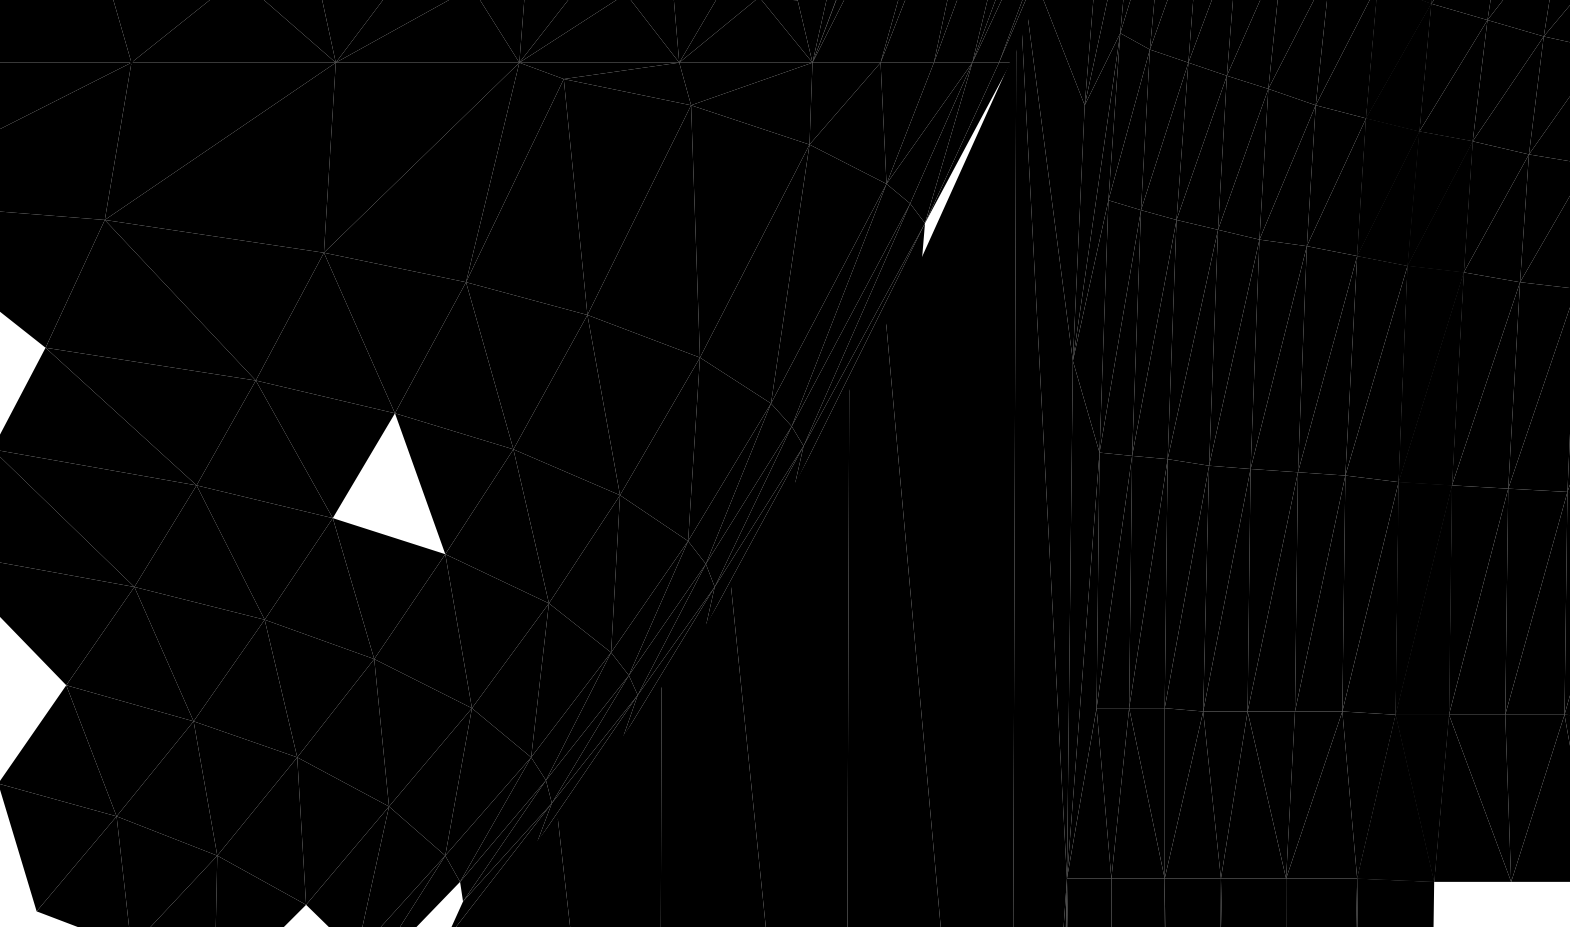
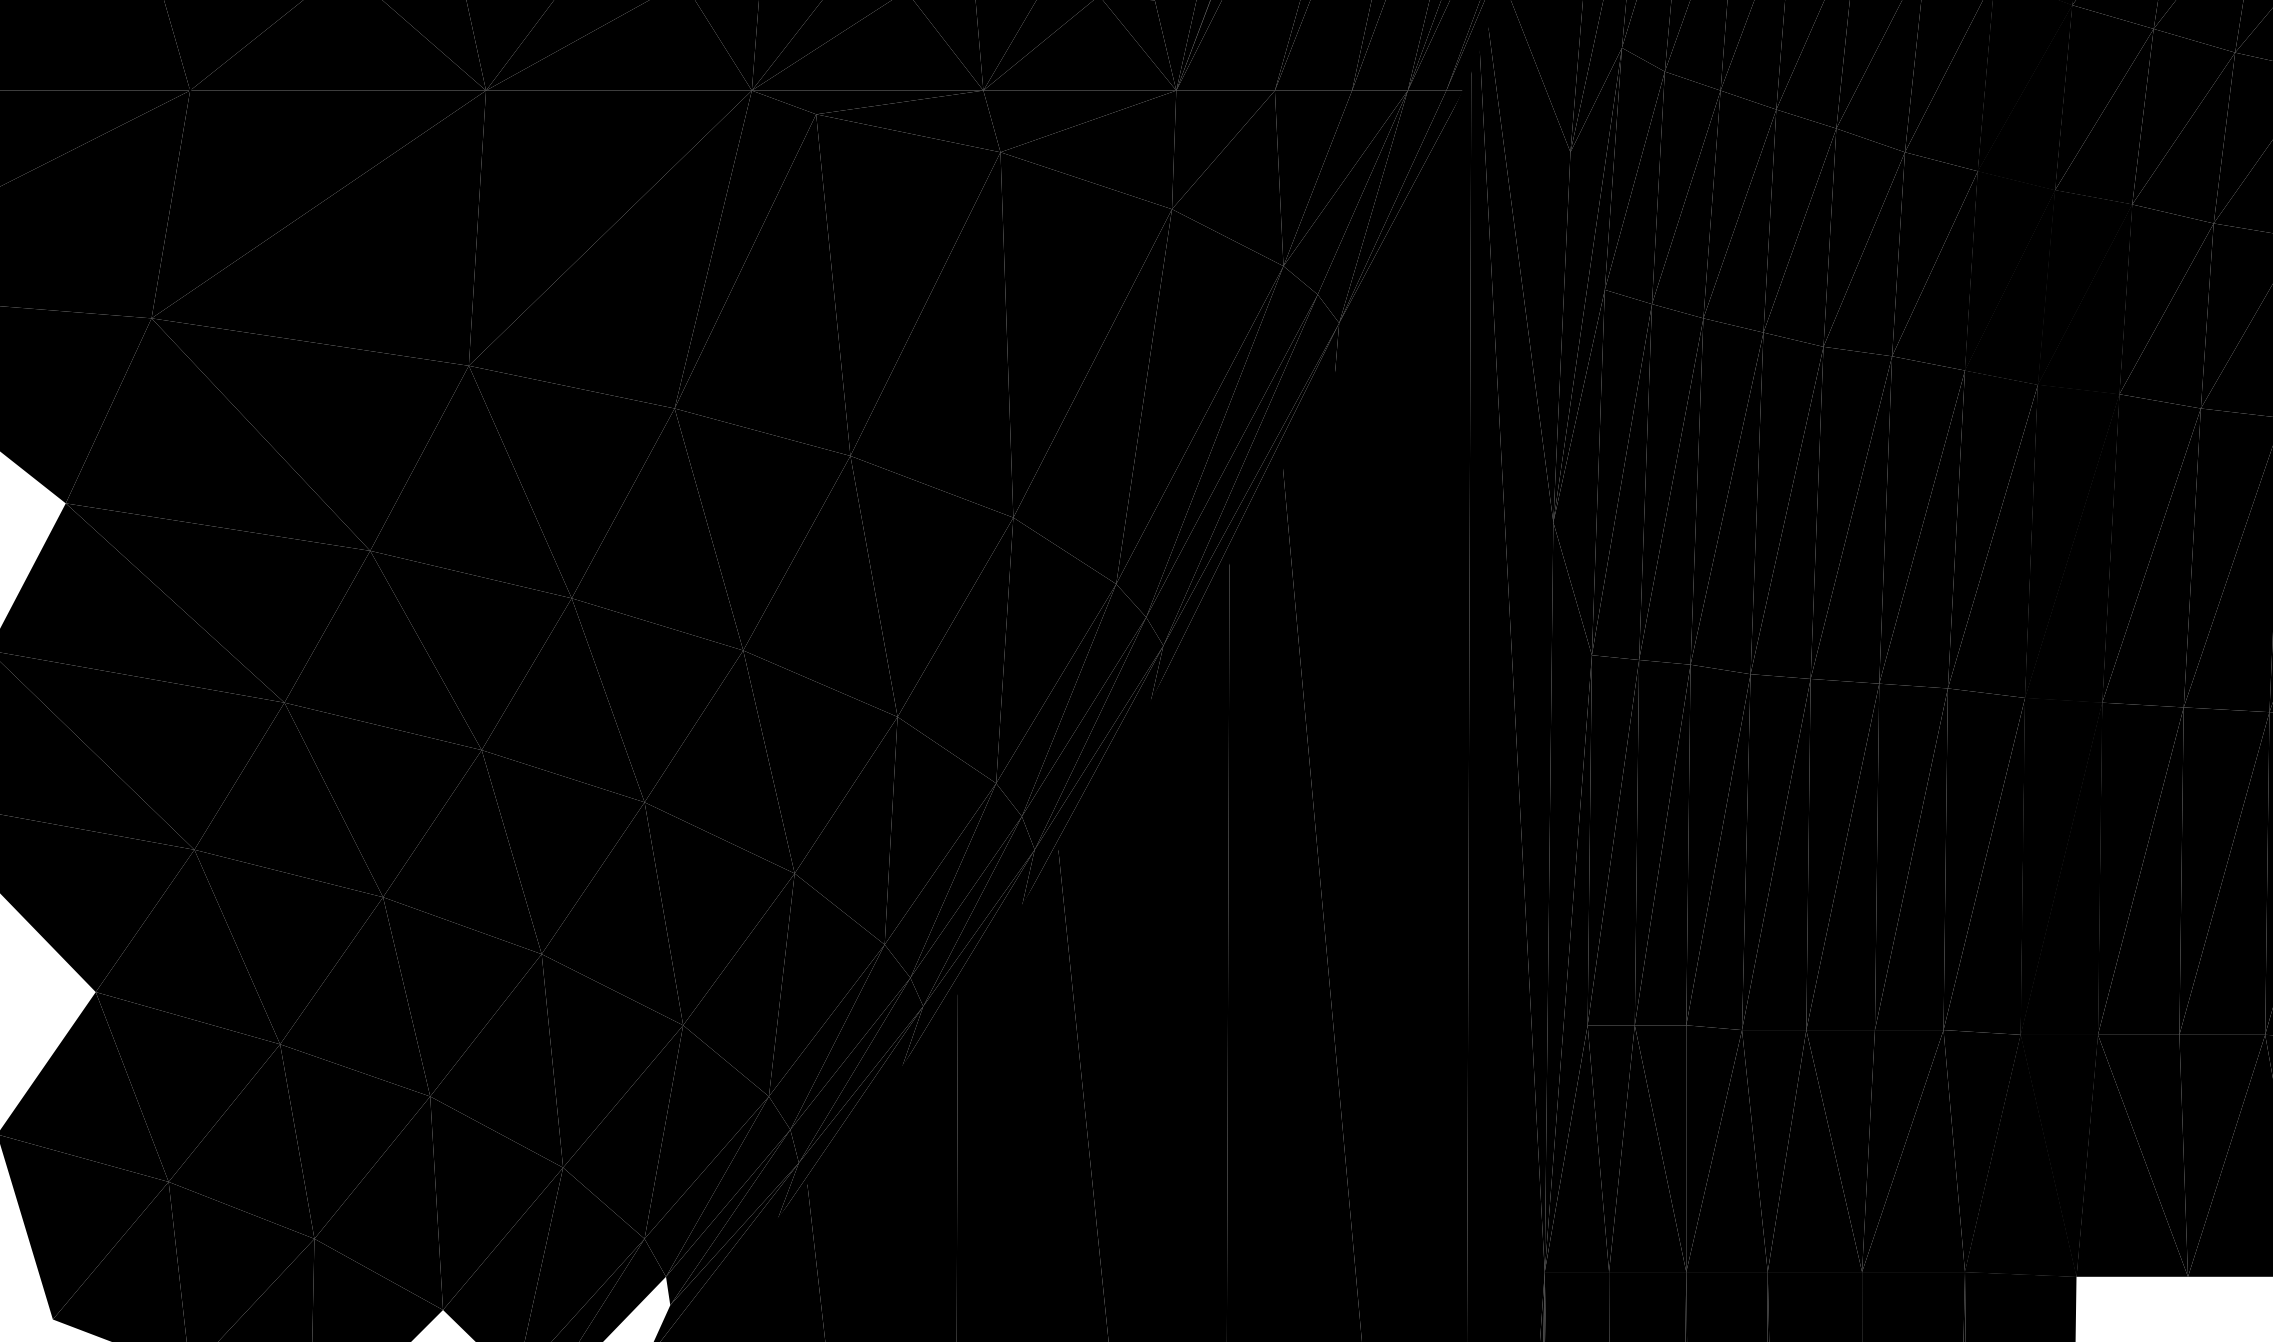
fill: (966, 160) -> (1399, 232), added
fill: (388, 483) -> (562, 699), added

